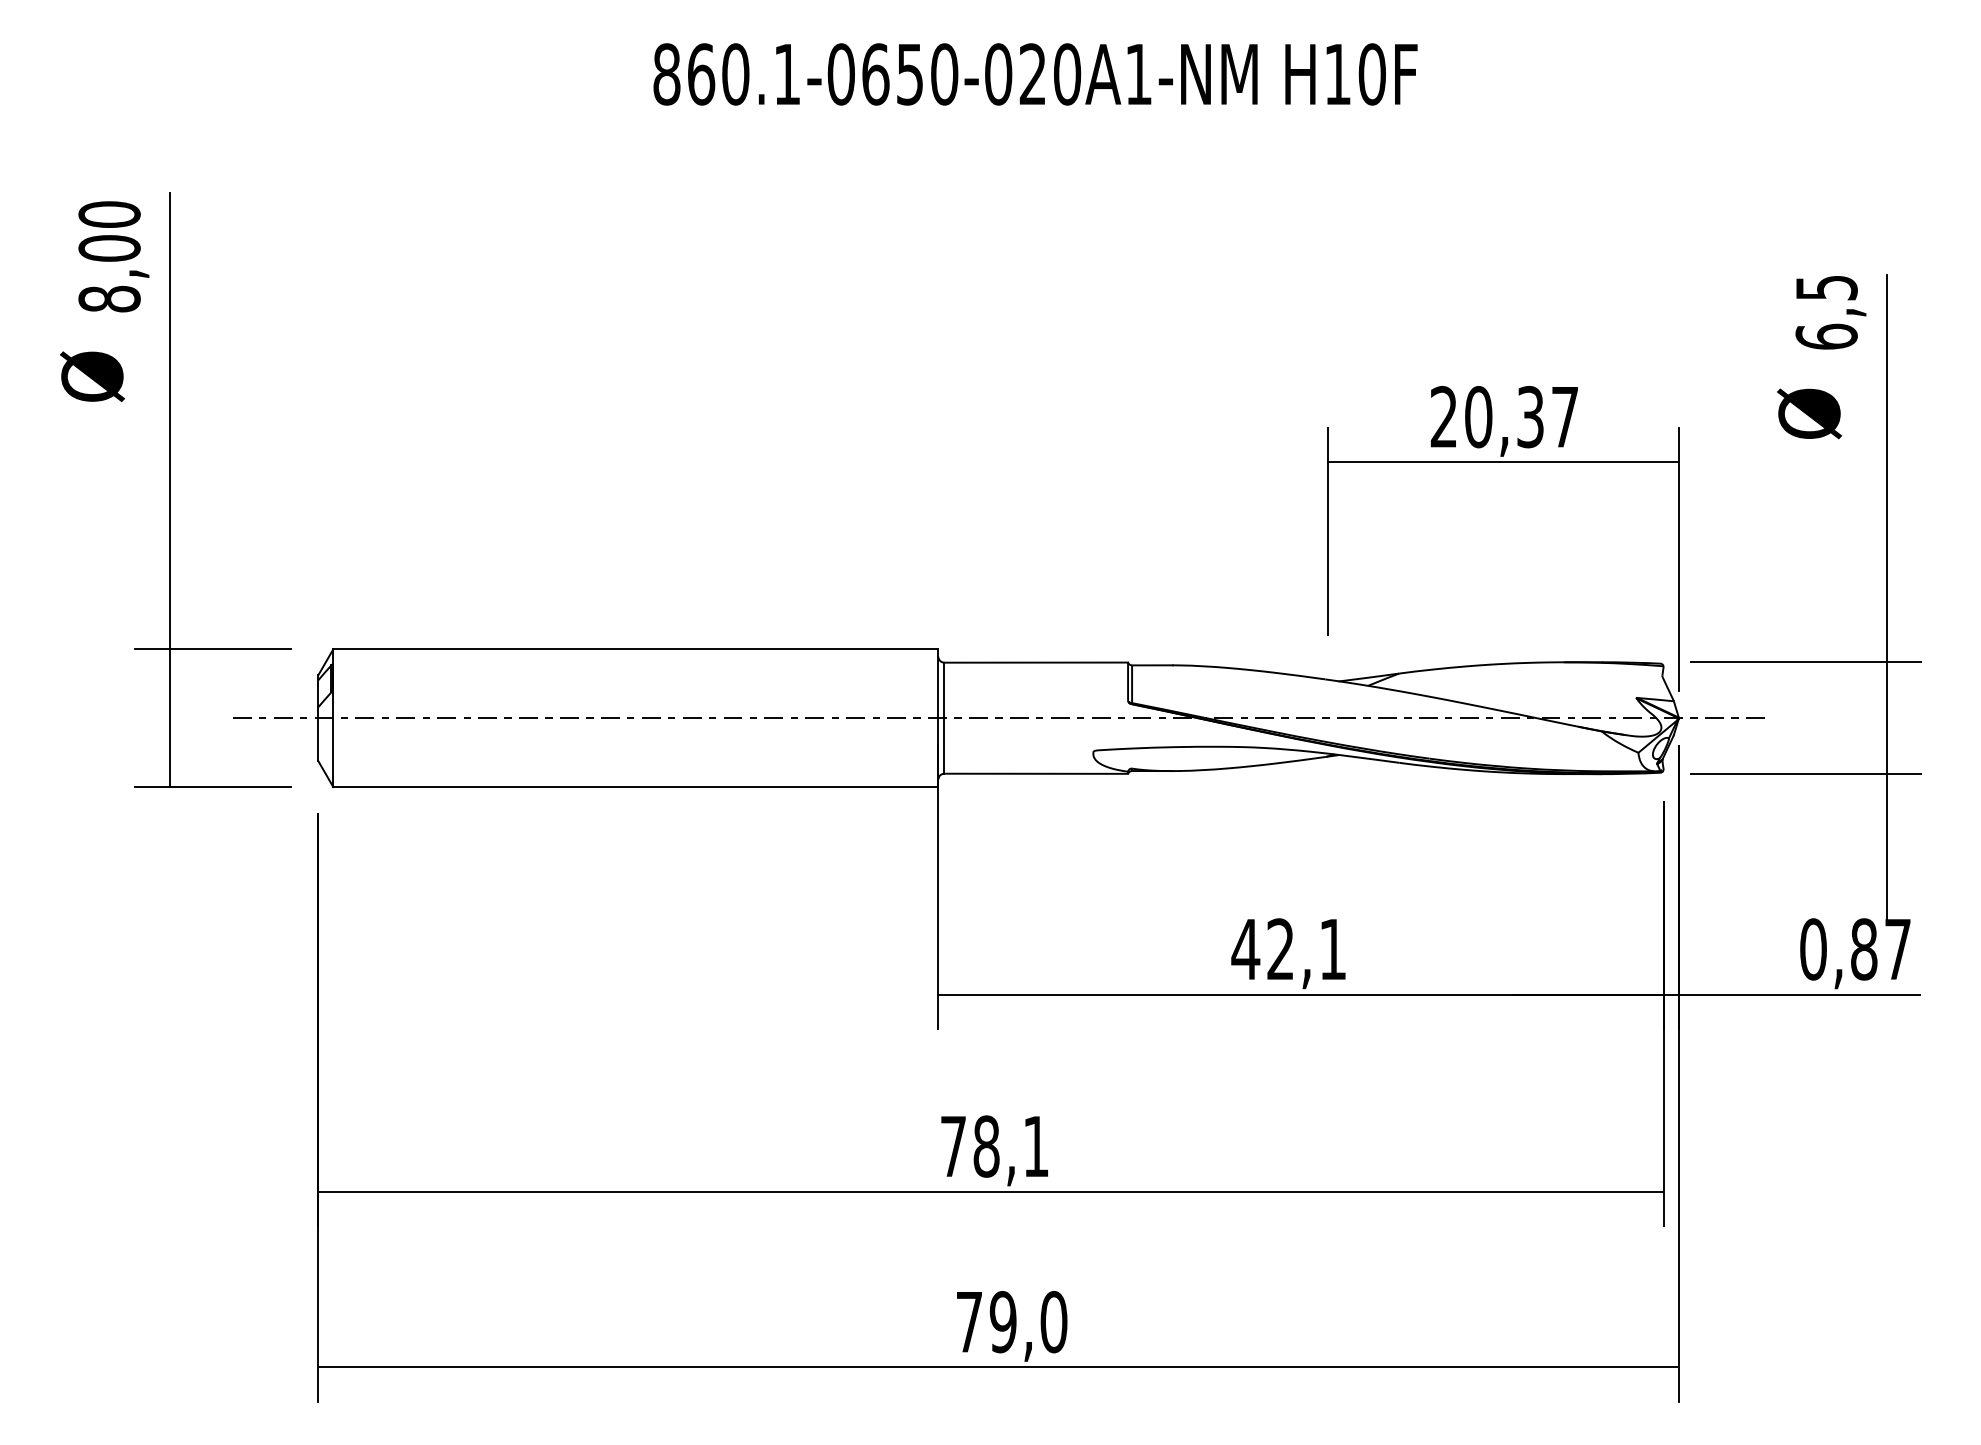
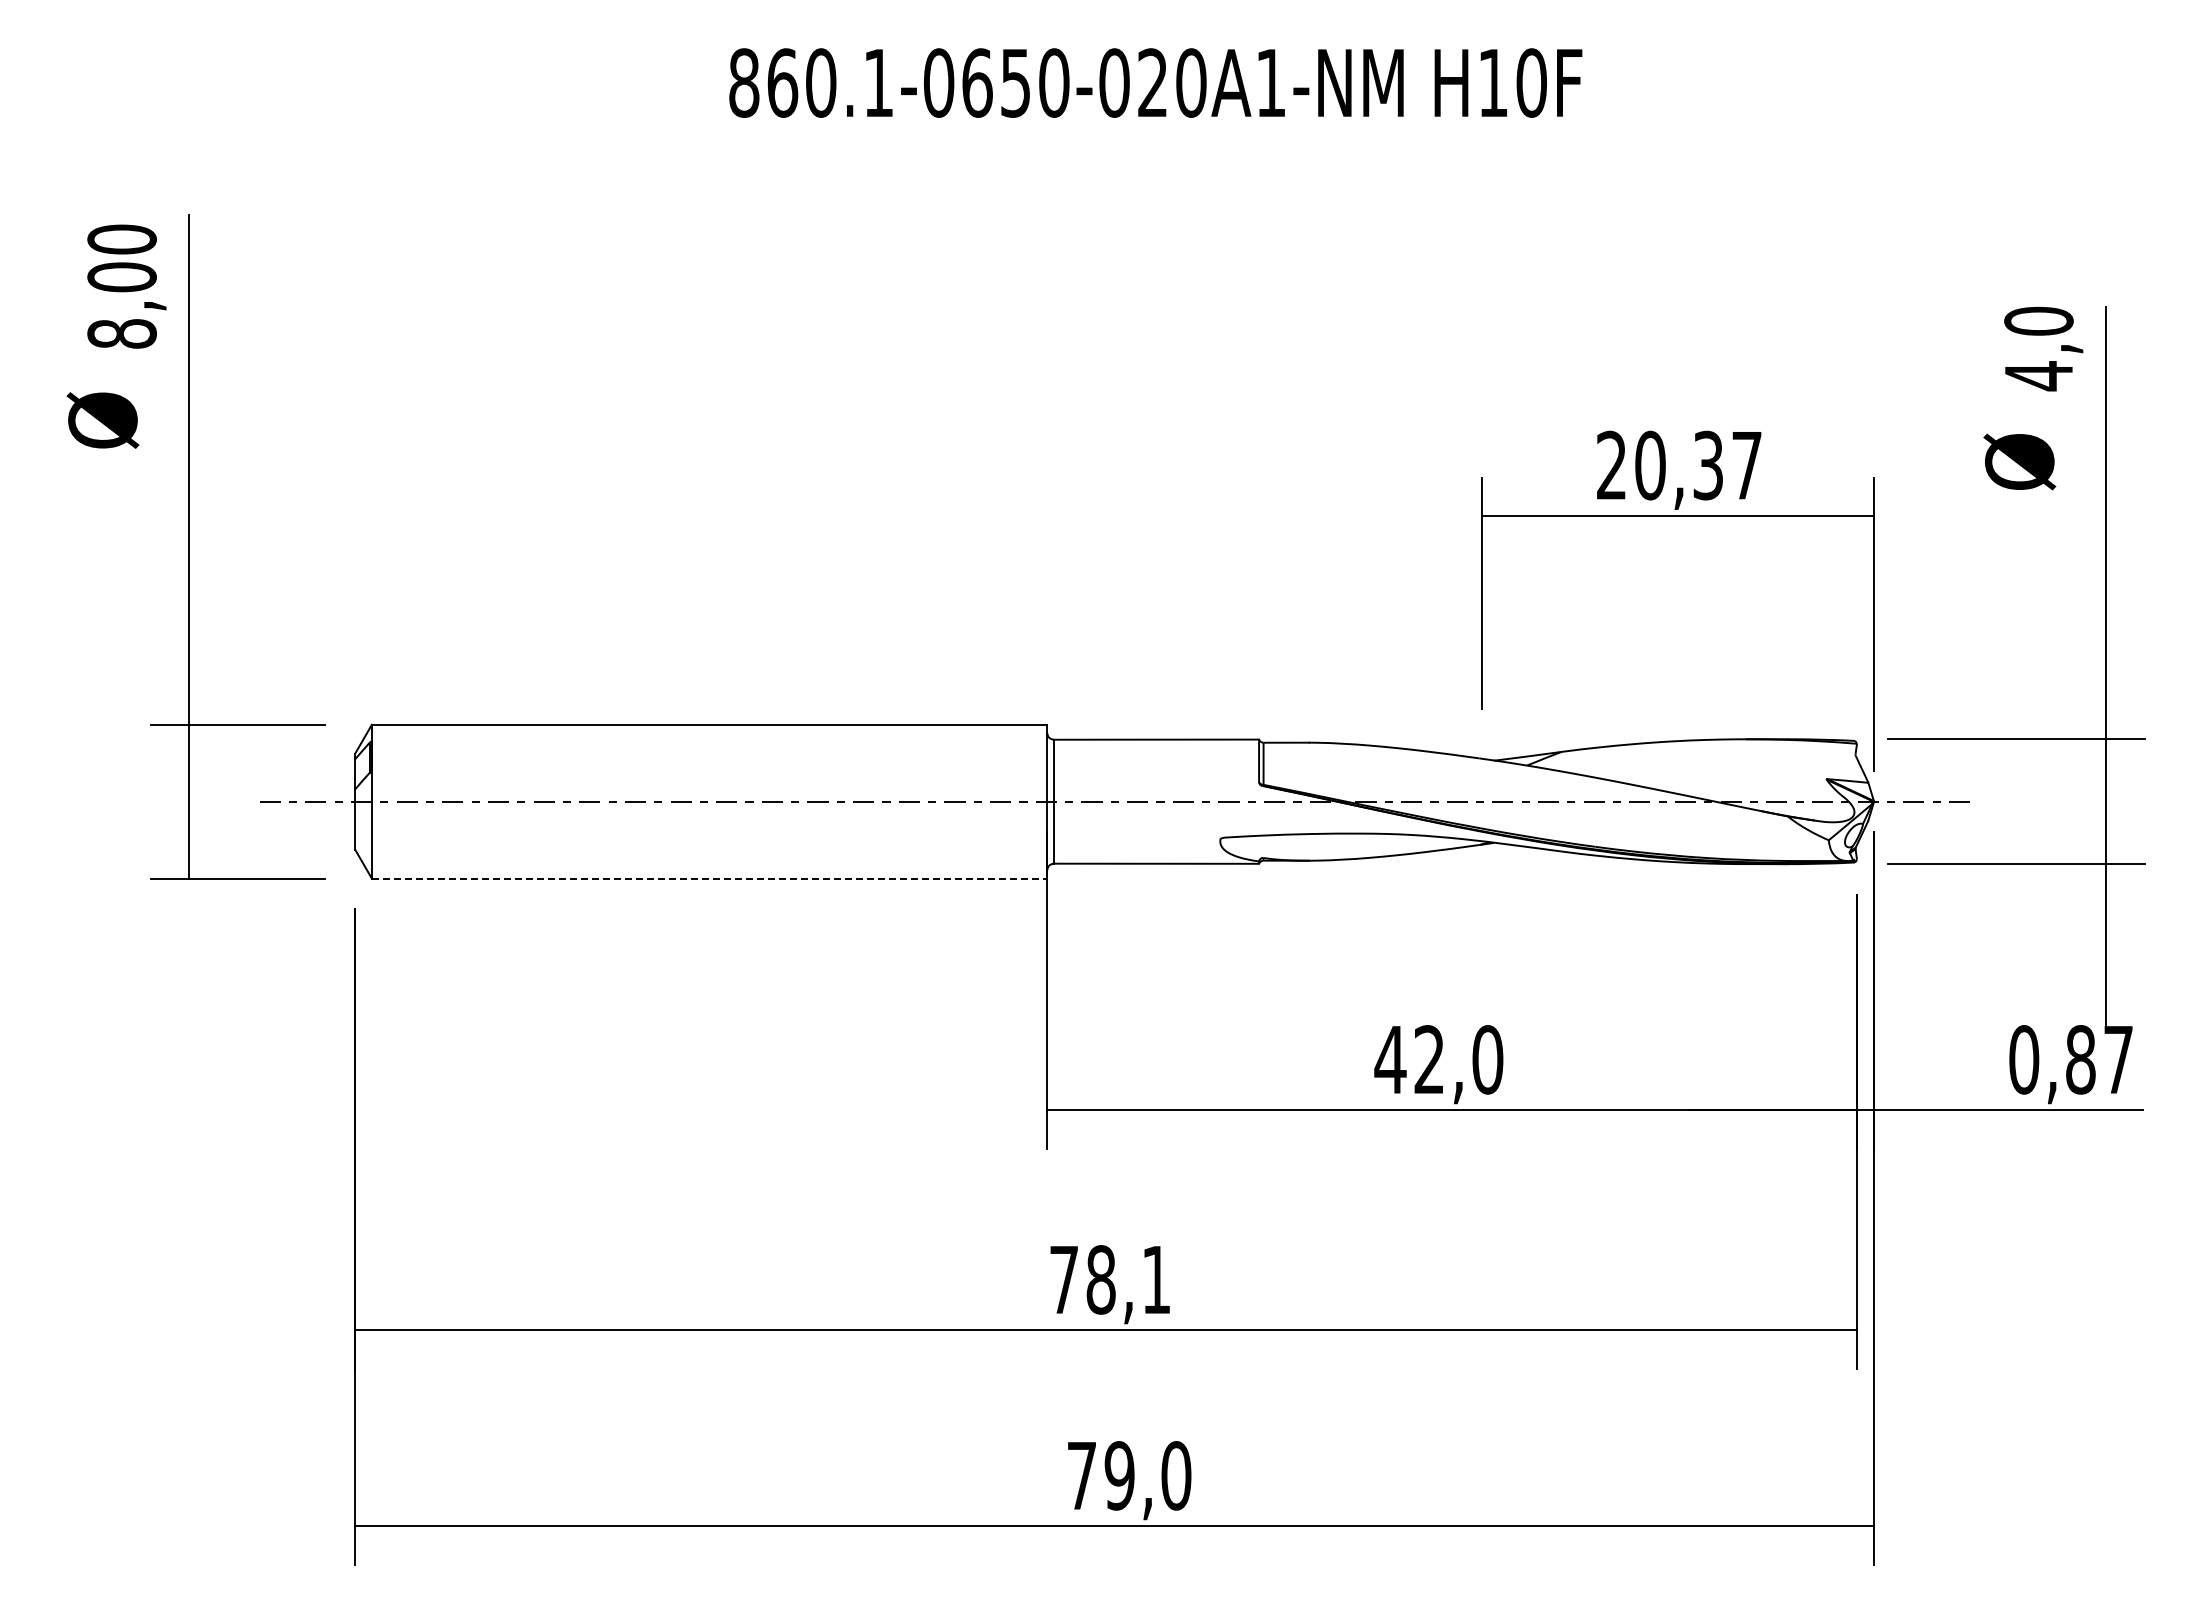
text: (1826, 312) -> (2038, 348), 6,5 -> 4,0
line: (635, 786) -> (709, 878), solid -> dashed
text: (1332, 949) -> (1487, 1059), 42,1 -> 42,0

